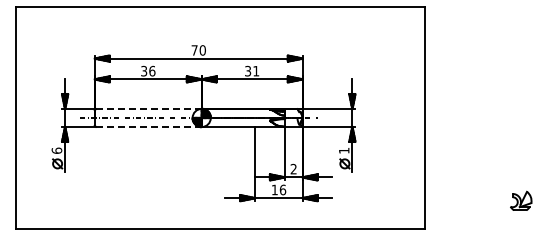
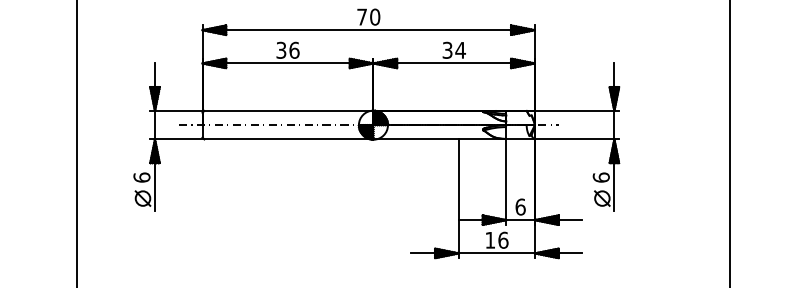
text: (255, 71) -> (459, 50), 31 -> 34
line: (148, 109) -> (288, 111), dashed -> solid
line: (148, 126) -> (288, 138), dashed -> solid
text: (344, 150) -> (601, 177), 1 -> 6
text: (293, 168) -> (520, 205), 2 -> 6

